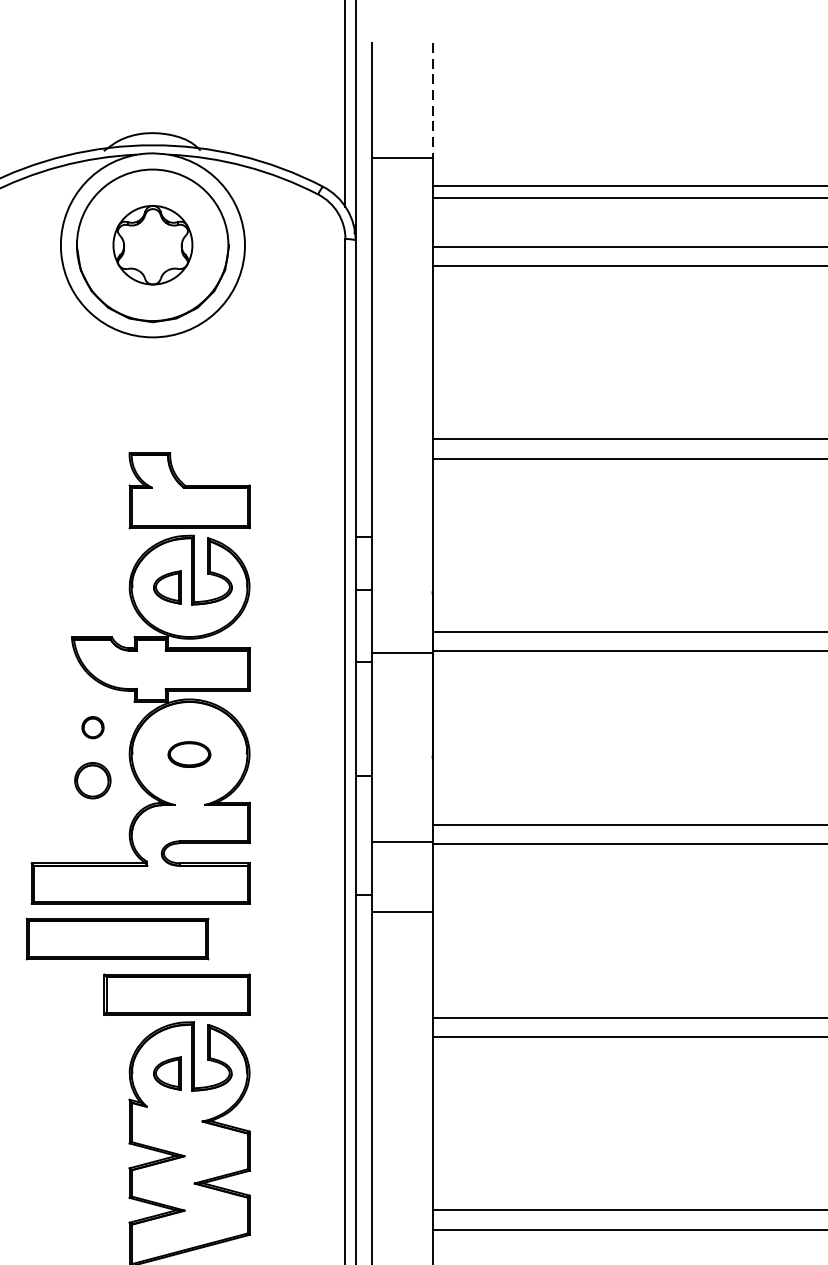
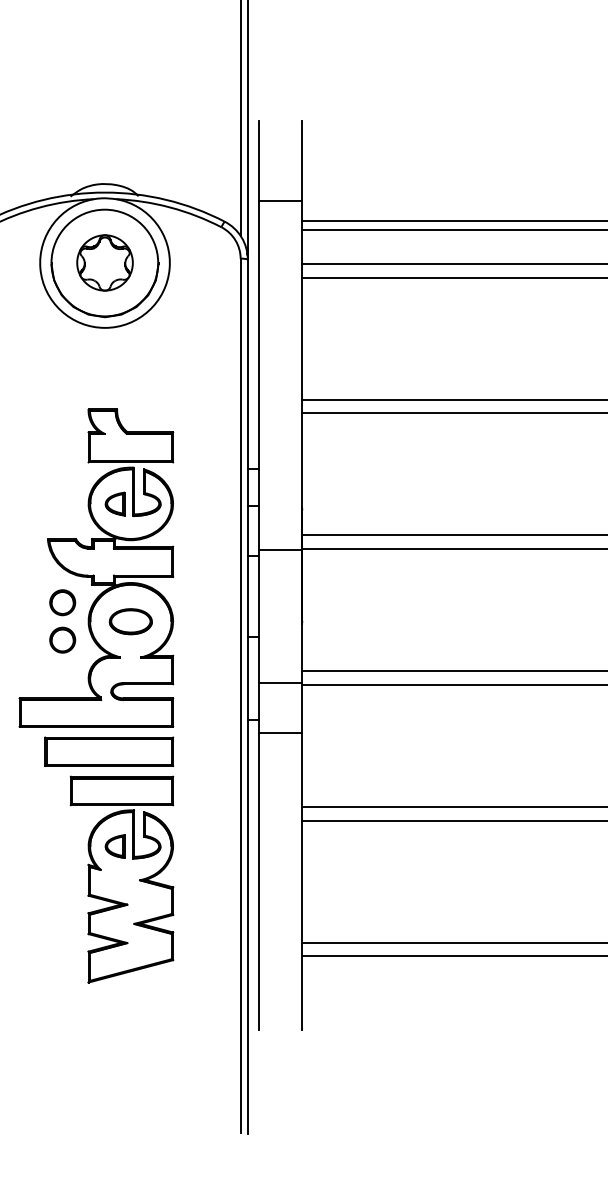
line: (433, 101) -> (302, 161), dashed -> solid
part: (92, 727) -> (62, 602), size x1.67
part: (189, 754) -> (130, 621), size x1.43
part: (118, 938) -> (109, 751), moved

